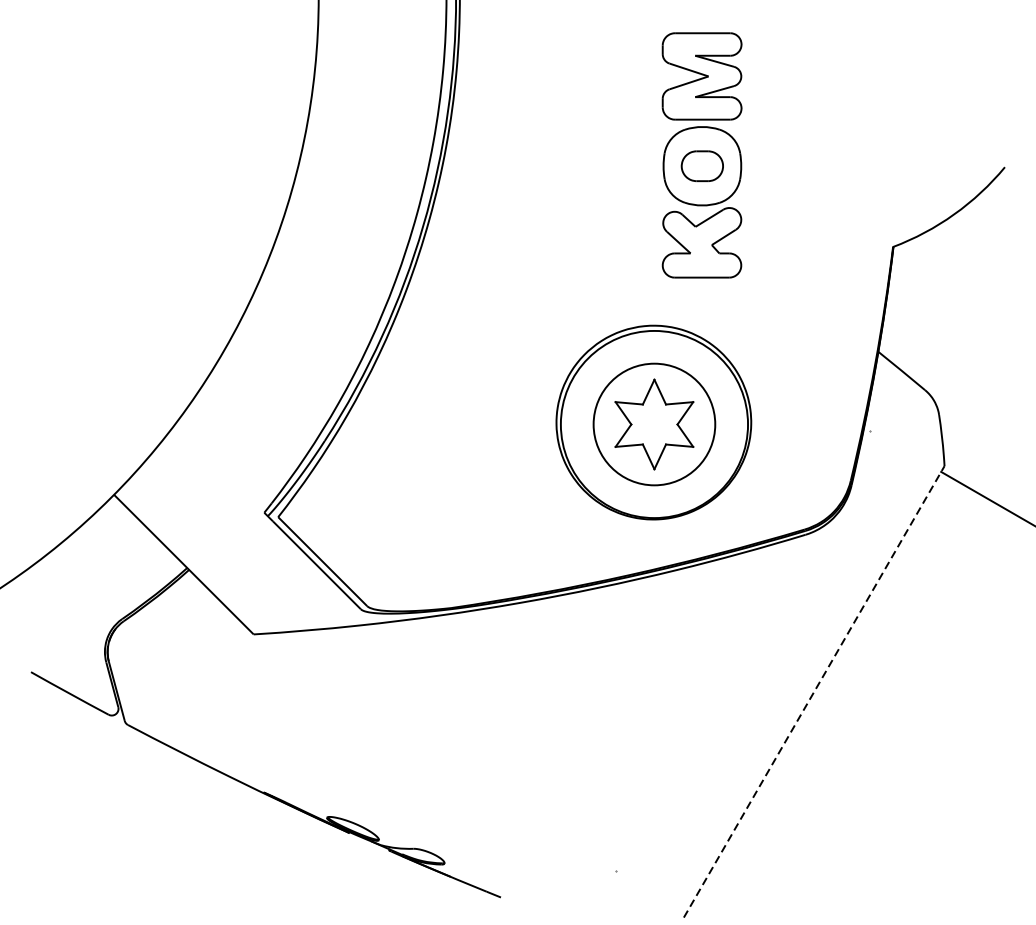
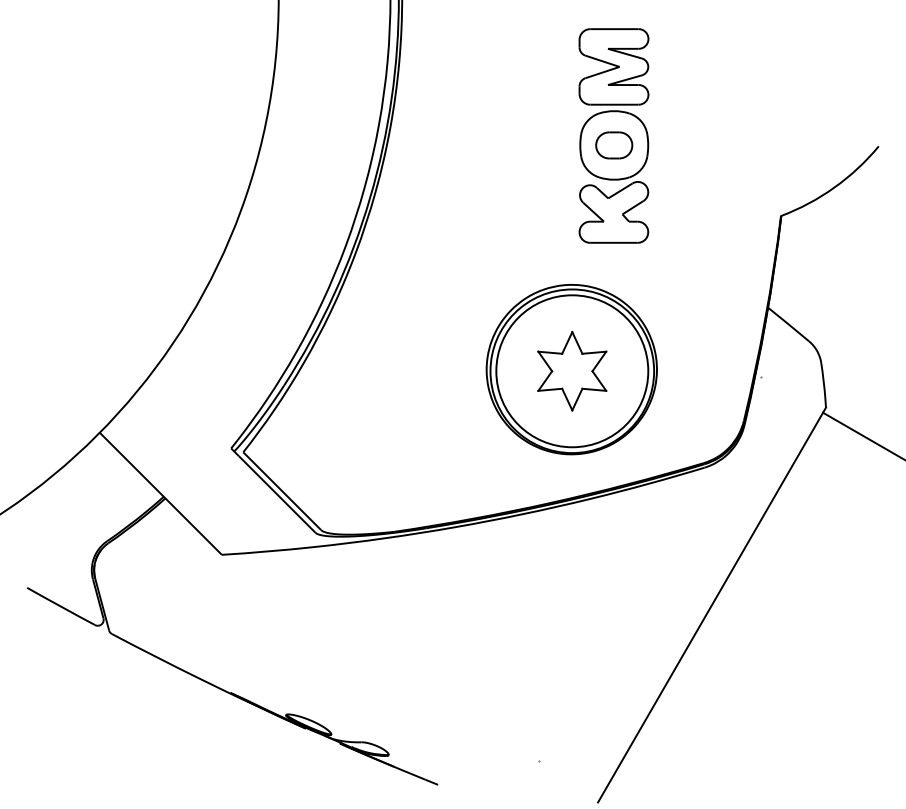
circle: (654, 424) -> (572, 371), size x1.43
line: (814, 692) -> (712, 605), dashed -> solid

